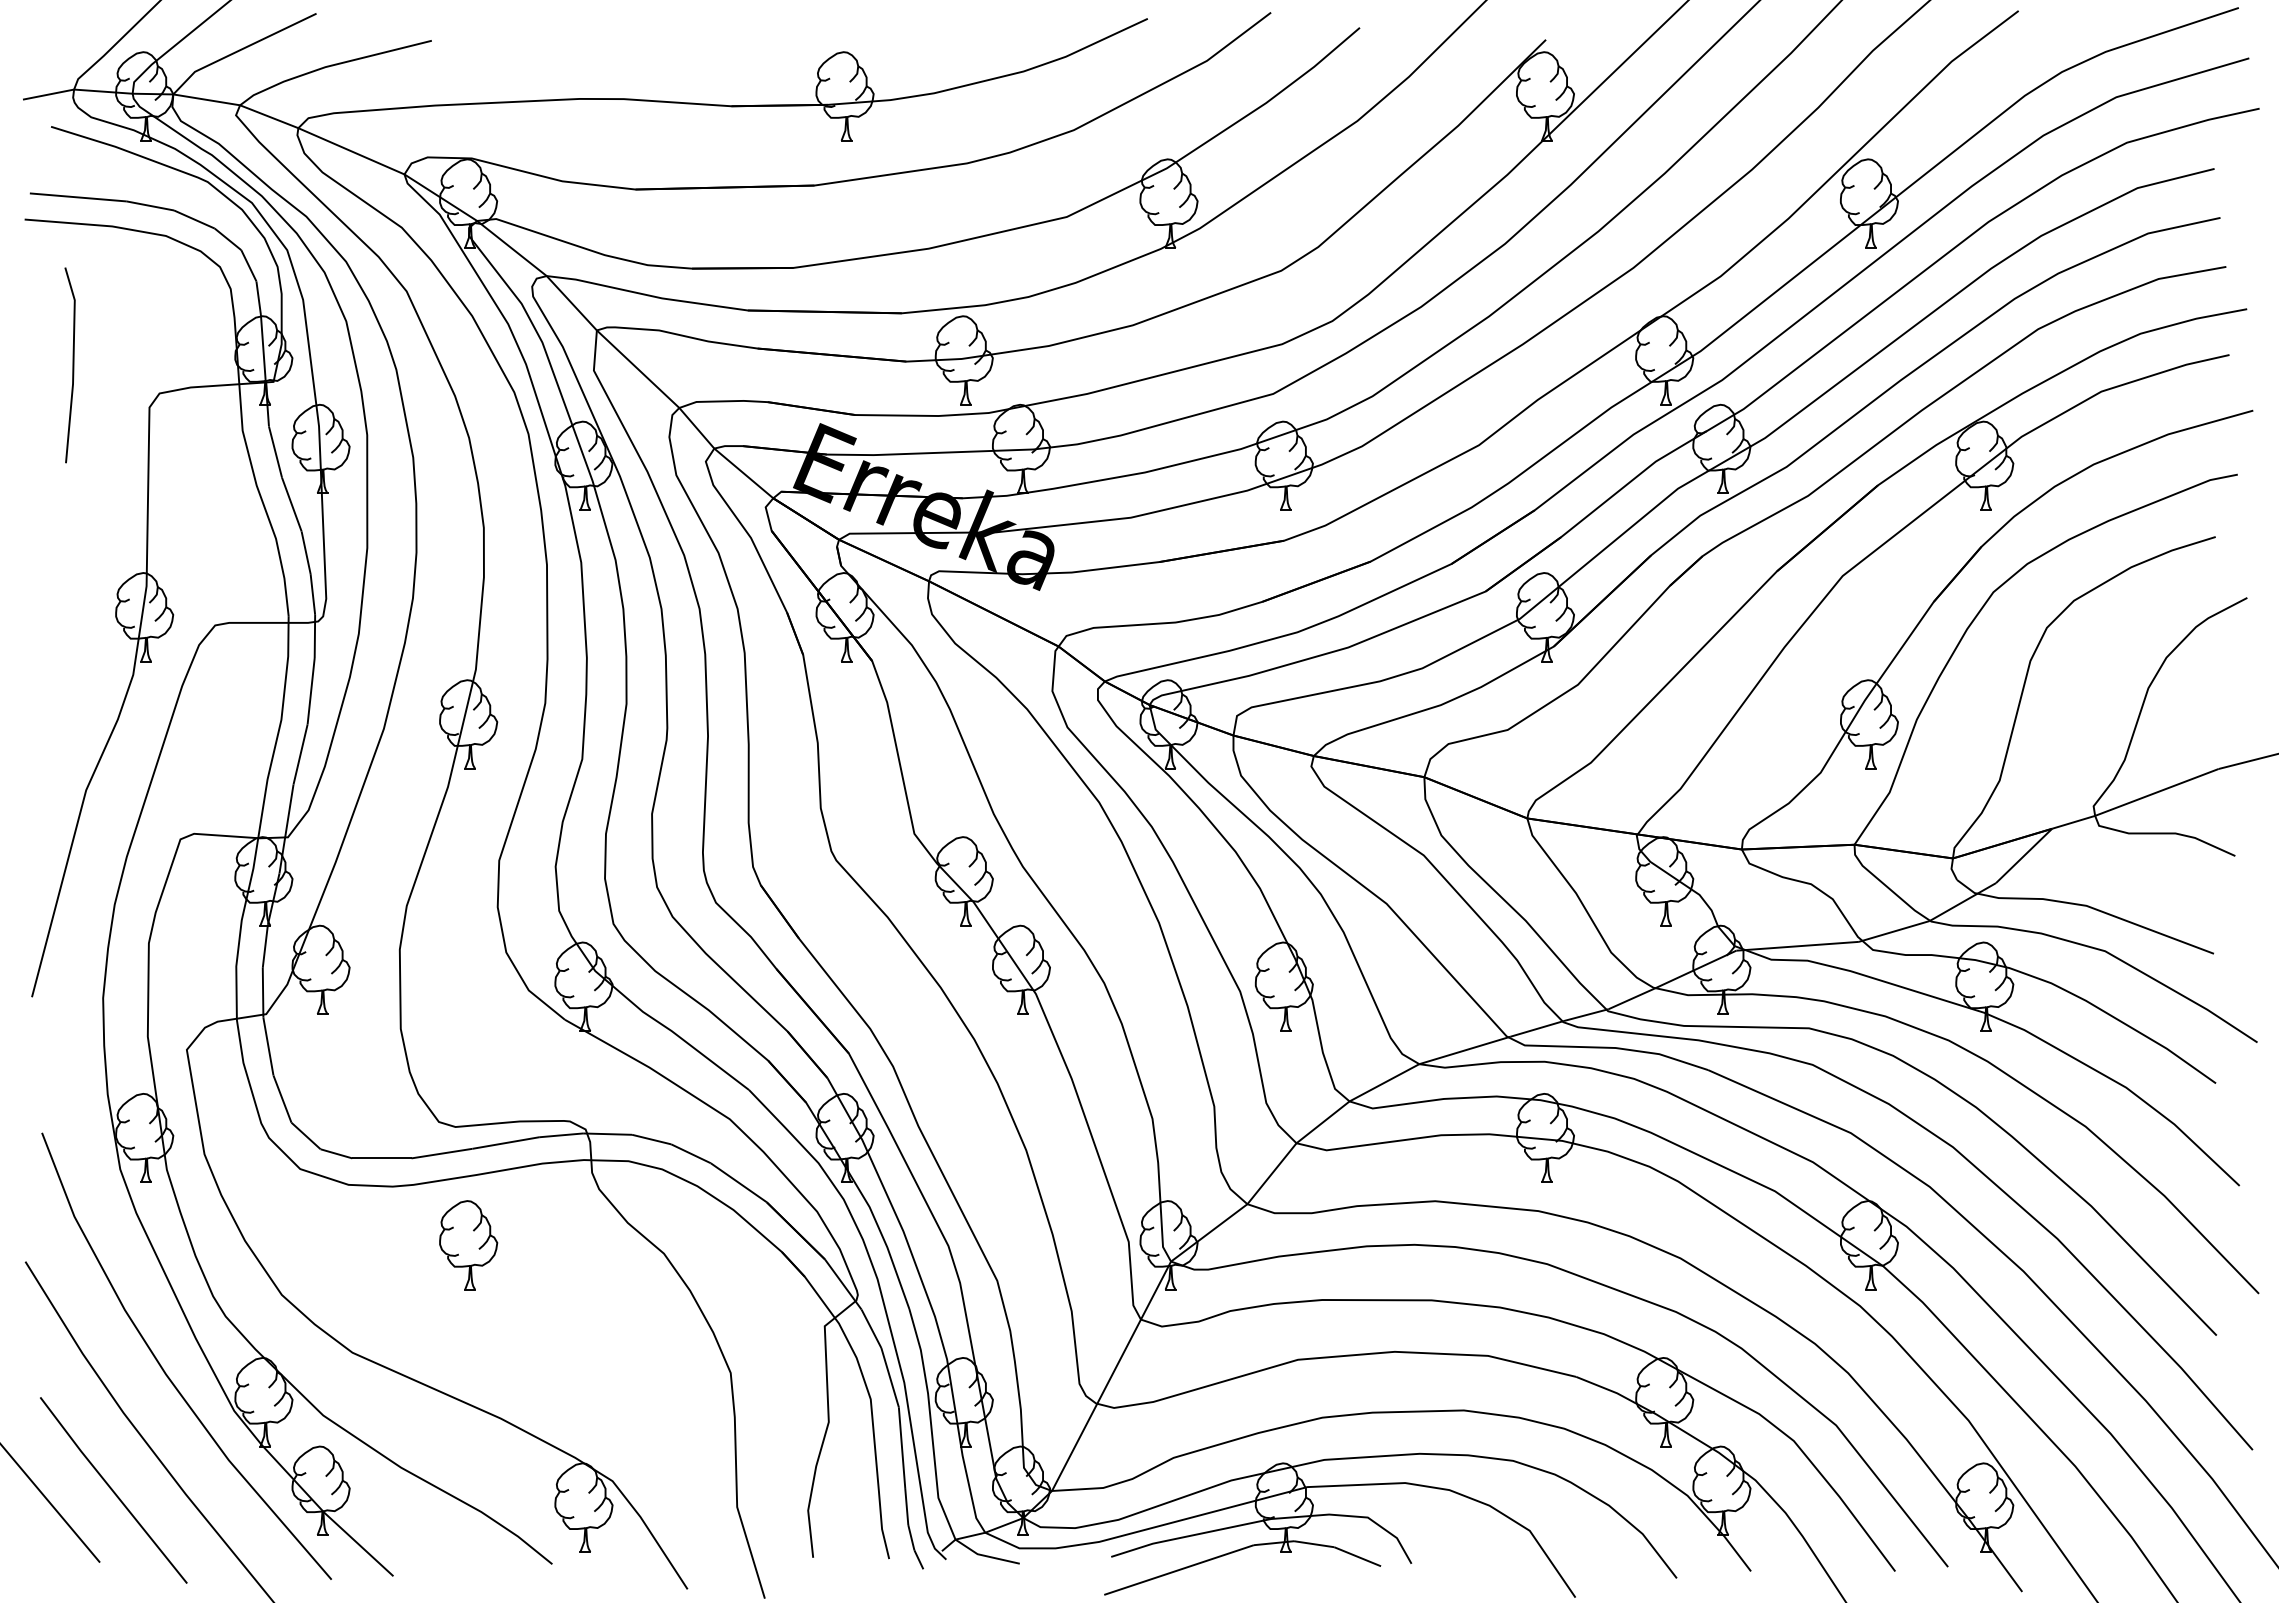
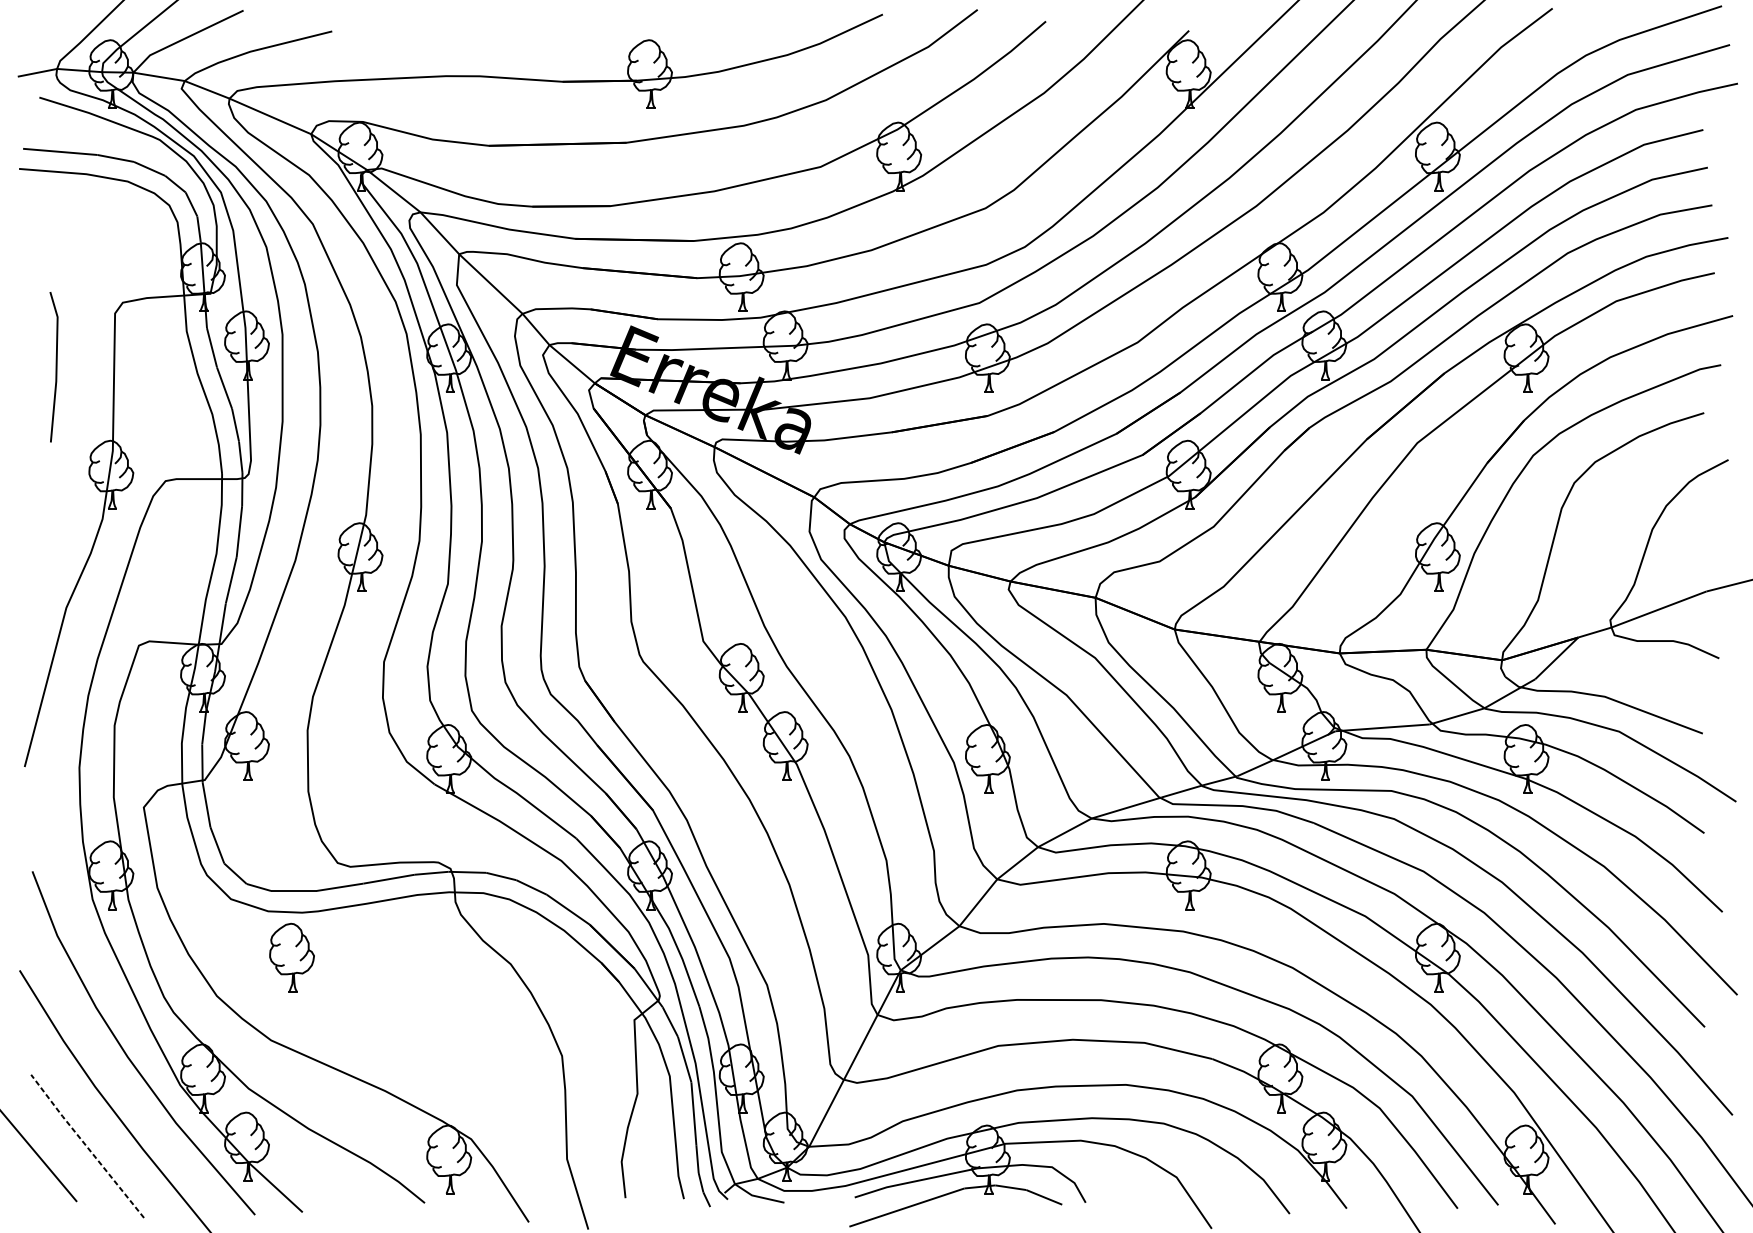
line: (72, 365) -> (55, 367), moved
part: (468, 1245) -> (291, 957), moved
line: (112, 1490) -> (86, 1146), solid -> dashed

